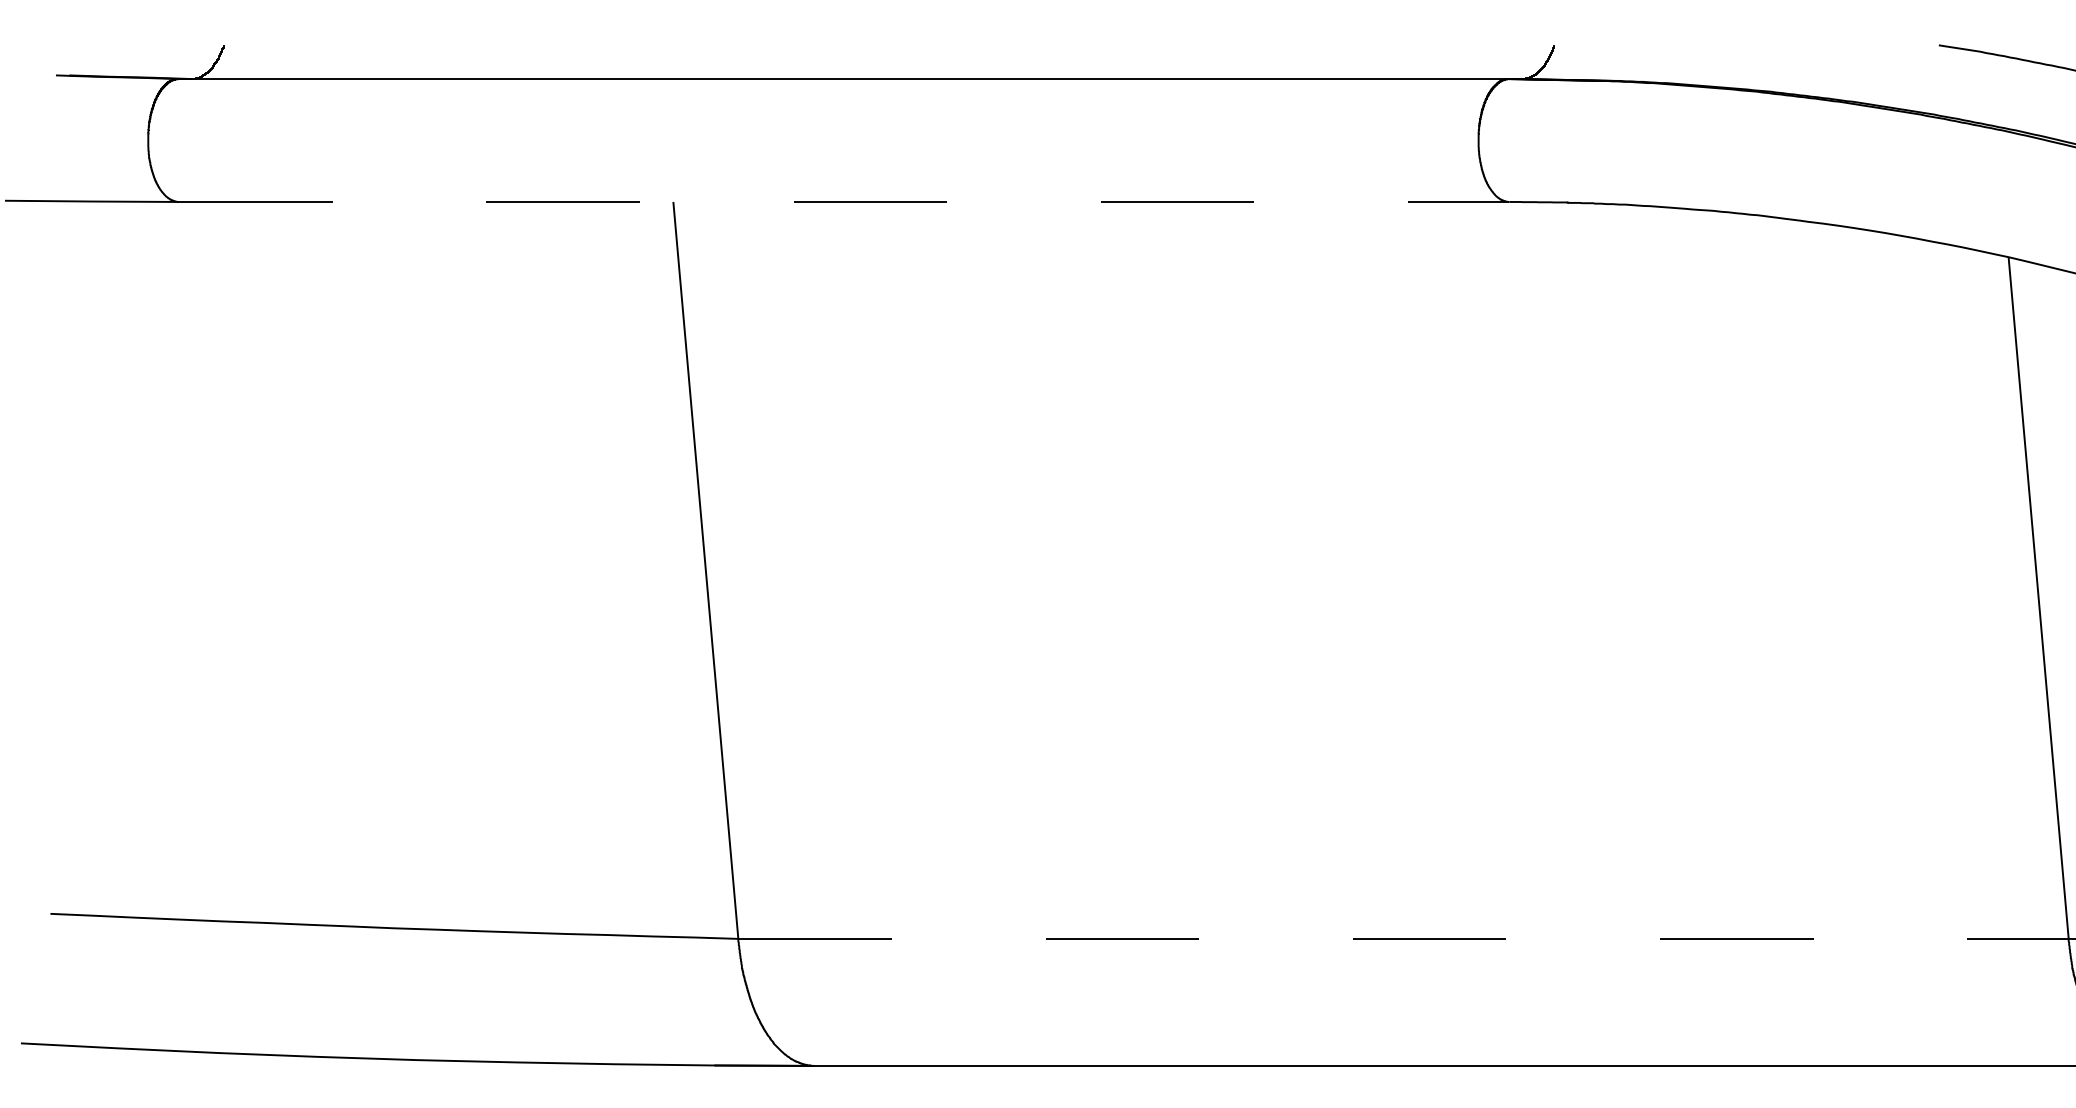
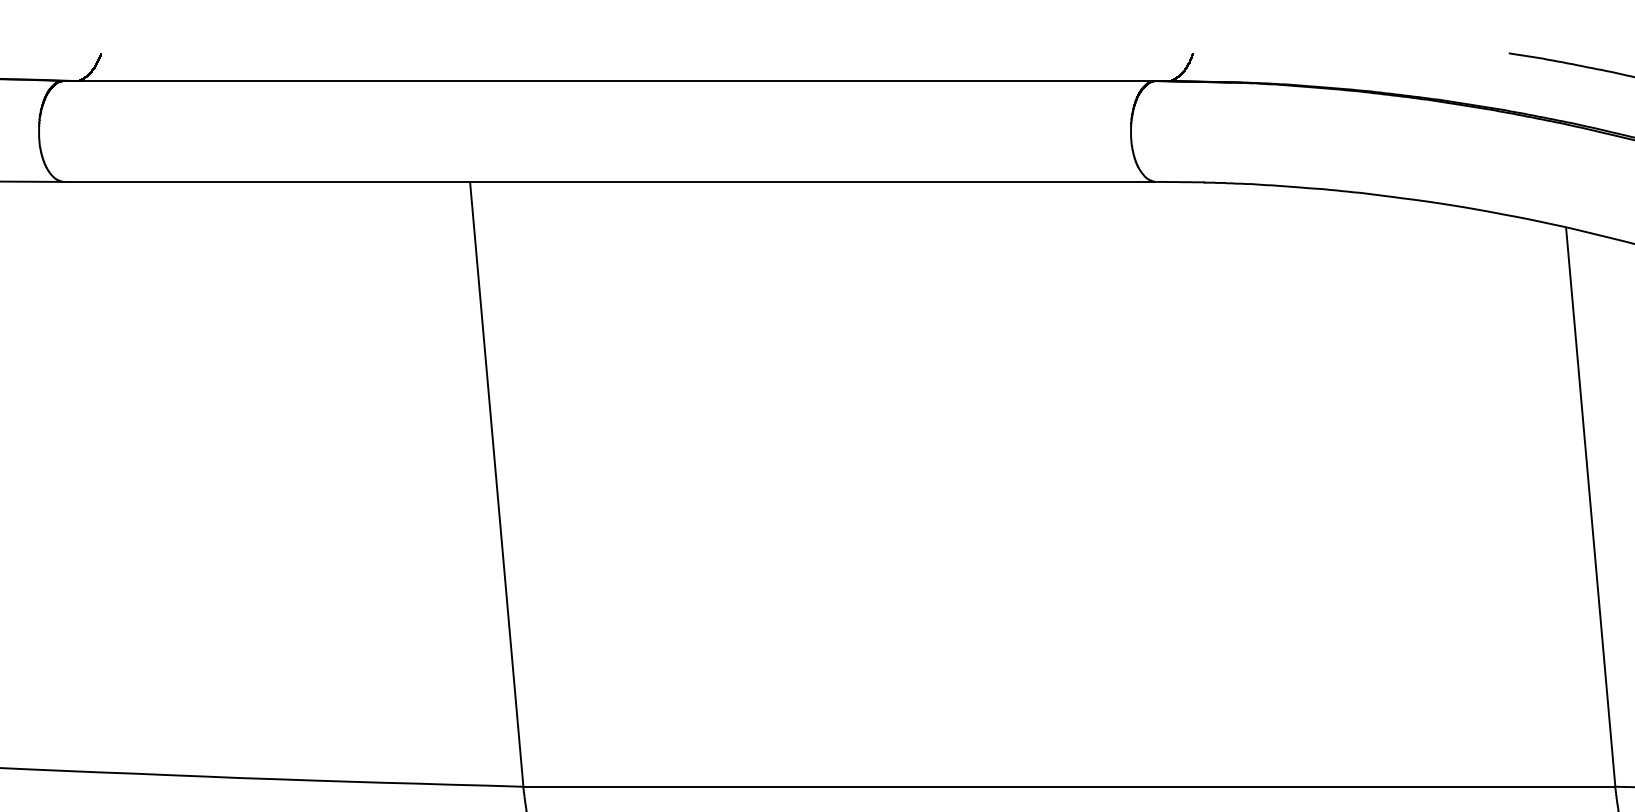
line: (844, 201) -> (610, 181), dashed -> solid
line: (1404, 938) -> (1070, 786), dashed -> solid

